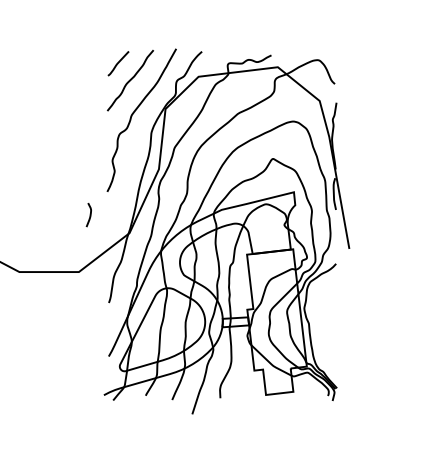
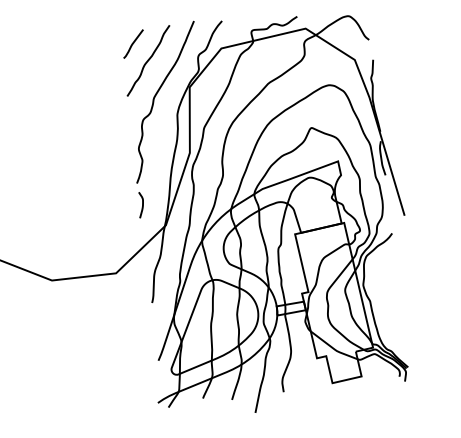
curve: (89, 215) -> (141, 205), moved

